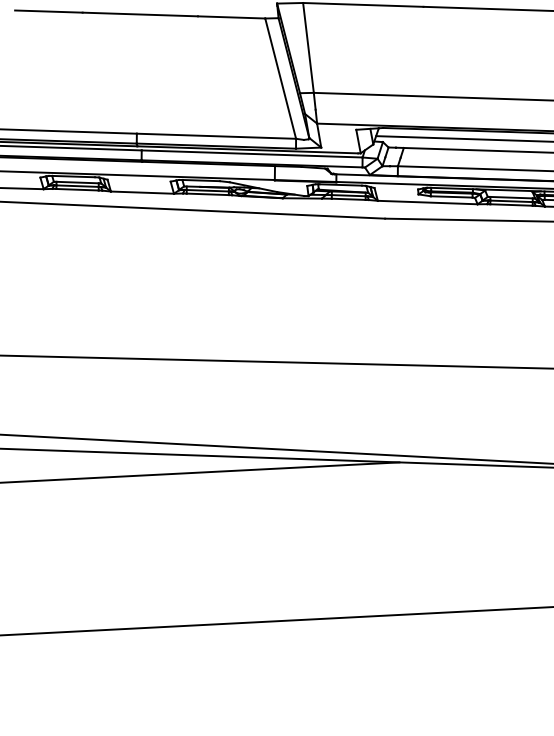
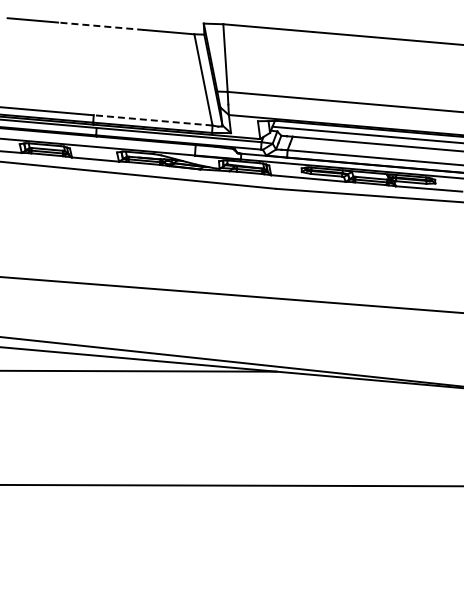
line: (139, 14) -> (100, 26), solid -> dashed
line: (216, 136) -> (153, 120), solid -> dashed

